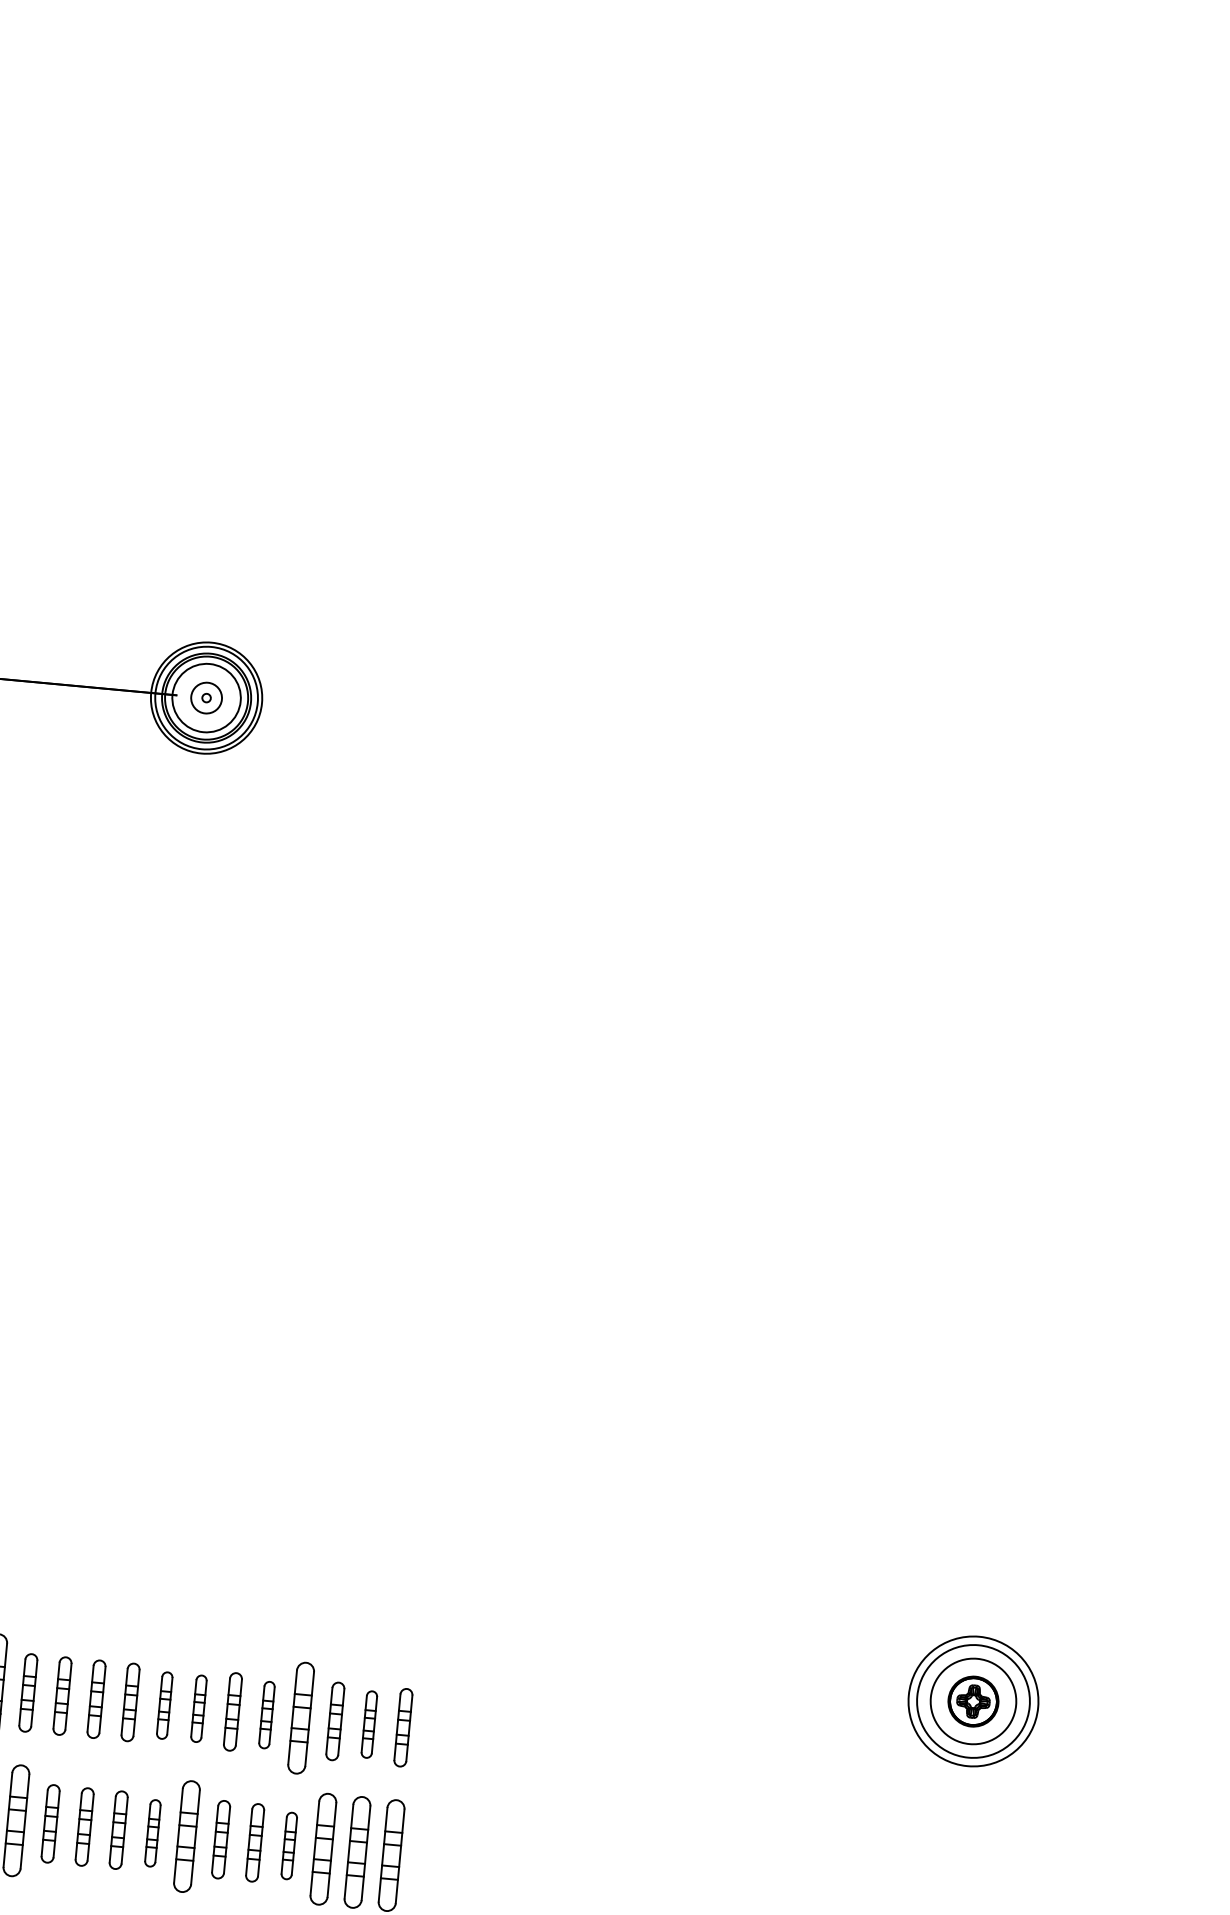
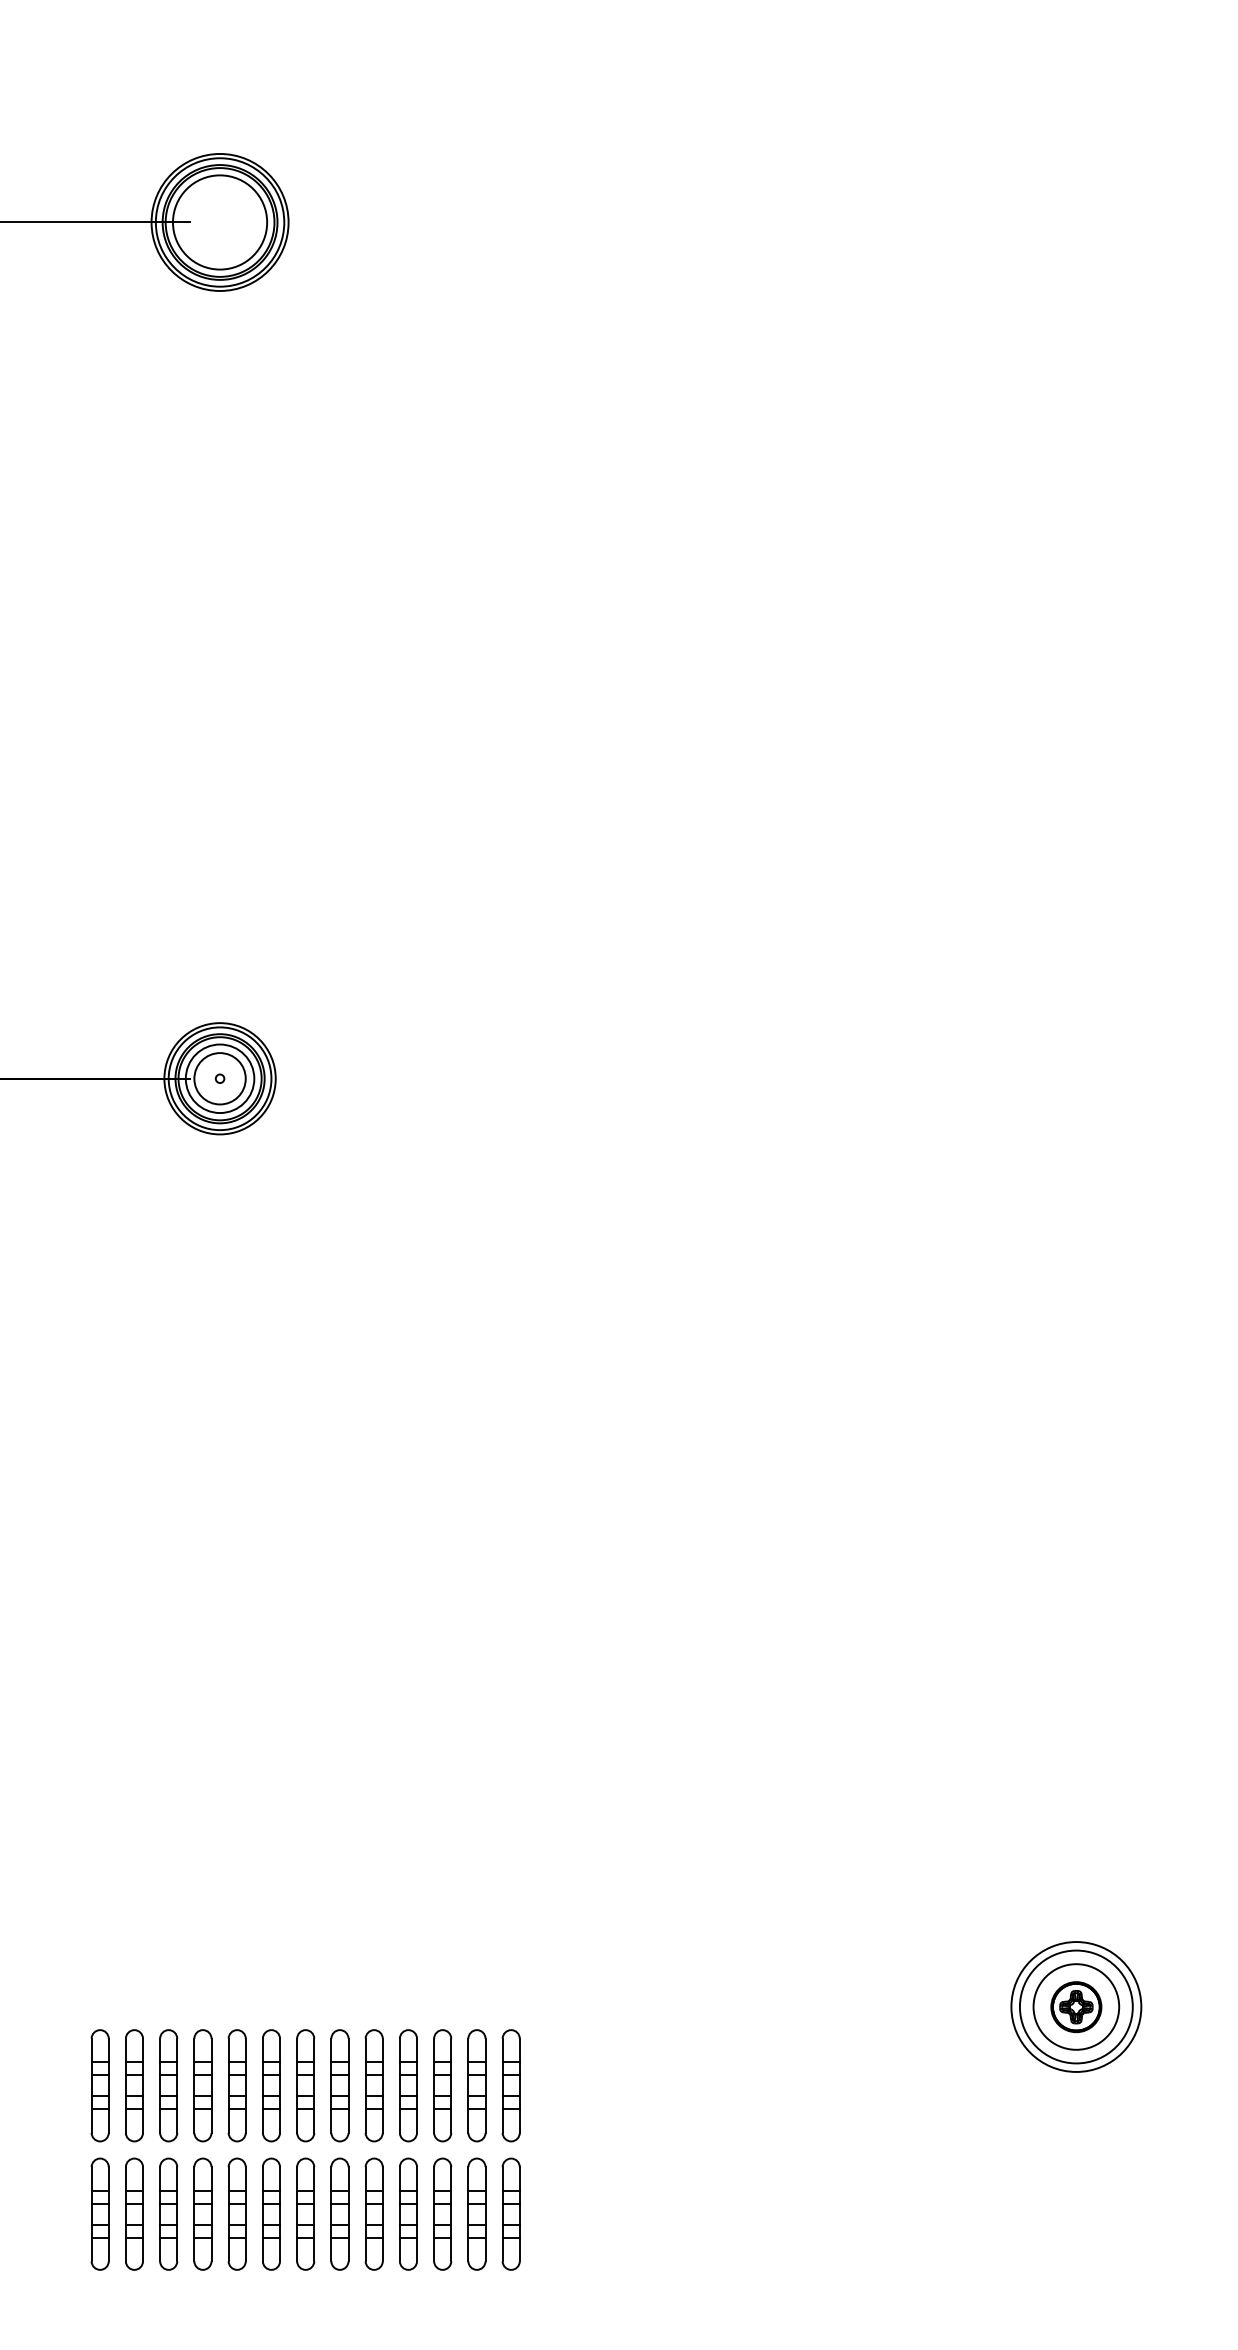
circle: (206, 697) -> (219, 1078), size x1.67
part: (28, 1692) -> (134, 2085), size x1.43
part: (62, 1695) -> (168, 2085), size x1.43
part: (96, 1698) -> (202, 2085), size x1.43
part: (129, 1702) -> (236, 2085), size x1.43
part: (164, 1705) -> (271, 2085), size x1.67
part: (198, 1708) -> (305, 2085), size x1.67
part: (232, 1711) -> (339, 2085), size x1.43
part: (266, 1714) -> (373, 2085), size x1.67
part: (335, 1721) -> (442, 2085), size x1.43
part: (368, 1724) -> (476, 2085), size x1.67
part: (402, 1727) -> (510, 2085), size x1.43
part: (50, 1823) -> (168, 2213), size x1.43
part: (84, 1826) -> (202, 2213), size x1.43
part: (118, 1829) -> (236, 2213), size x1.43
part: (152, 1832) -> (271, 2213), size x1.67
part: (220, 1839) -> (339, 2213), size x1.43
part: (254, 1842) -> (373, 2213), size x1.43
part: (289, 1845) -> (408, 2213), size x1.67

